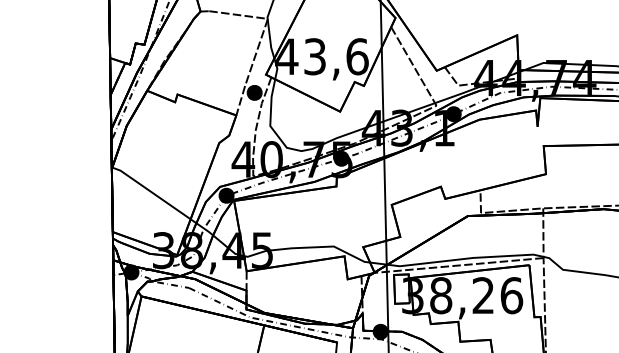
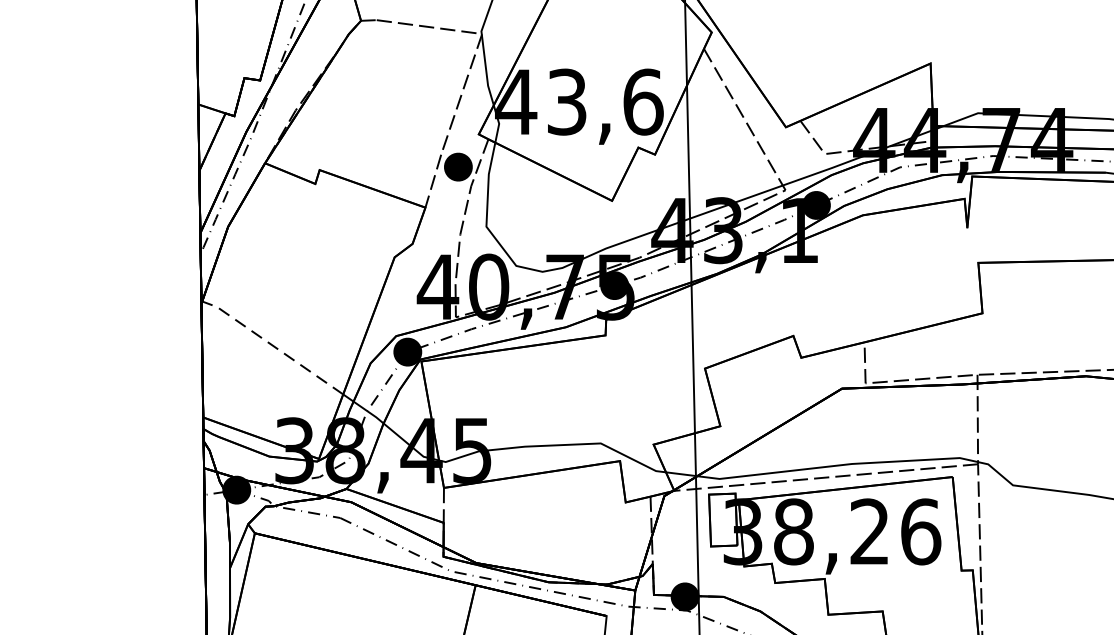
line: (151, 192) -> (272, 346), solid -> dashed

